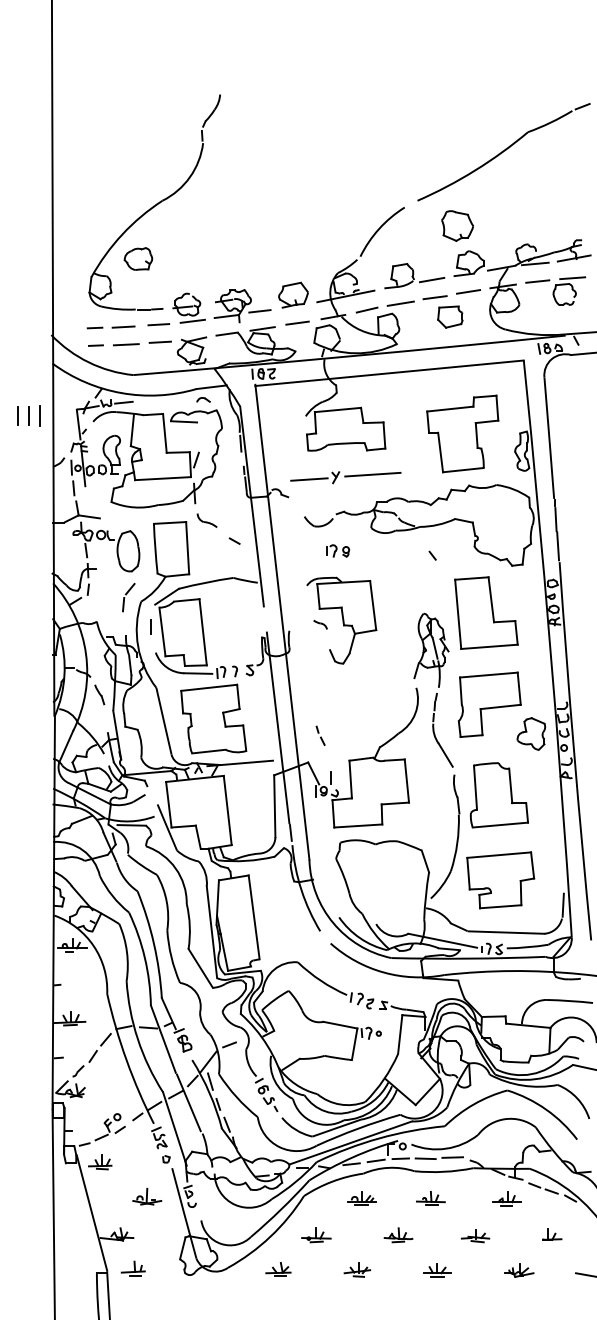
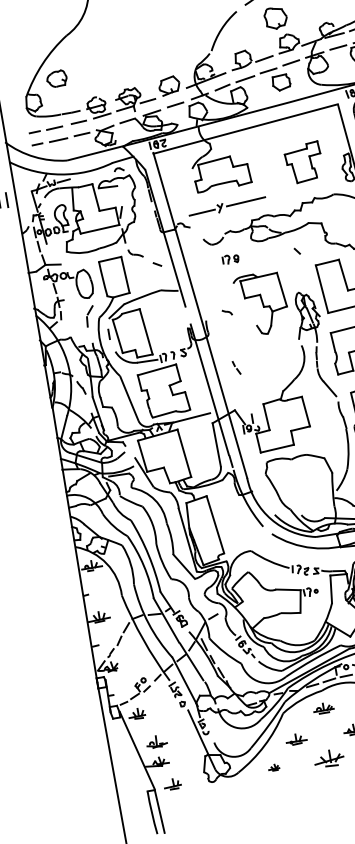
part: (462, 433) -> (303, 162), size x0.7
part: (341, 620) -> (261, 303), moved
part: (320, 735) -> (236, 367), moved
part: (147, 1196) -> (156, 741), moved
part: (278, 1269) -> (274, 767), size x0.6
part: (357, 1269) -> (329, 758), size x1.6

